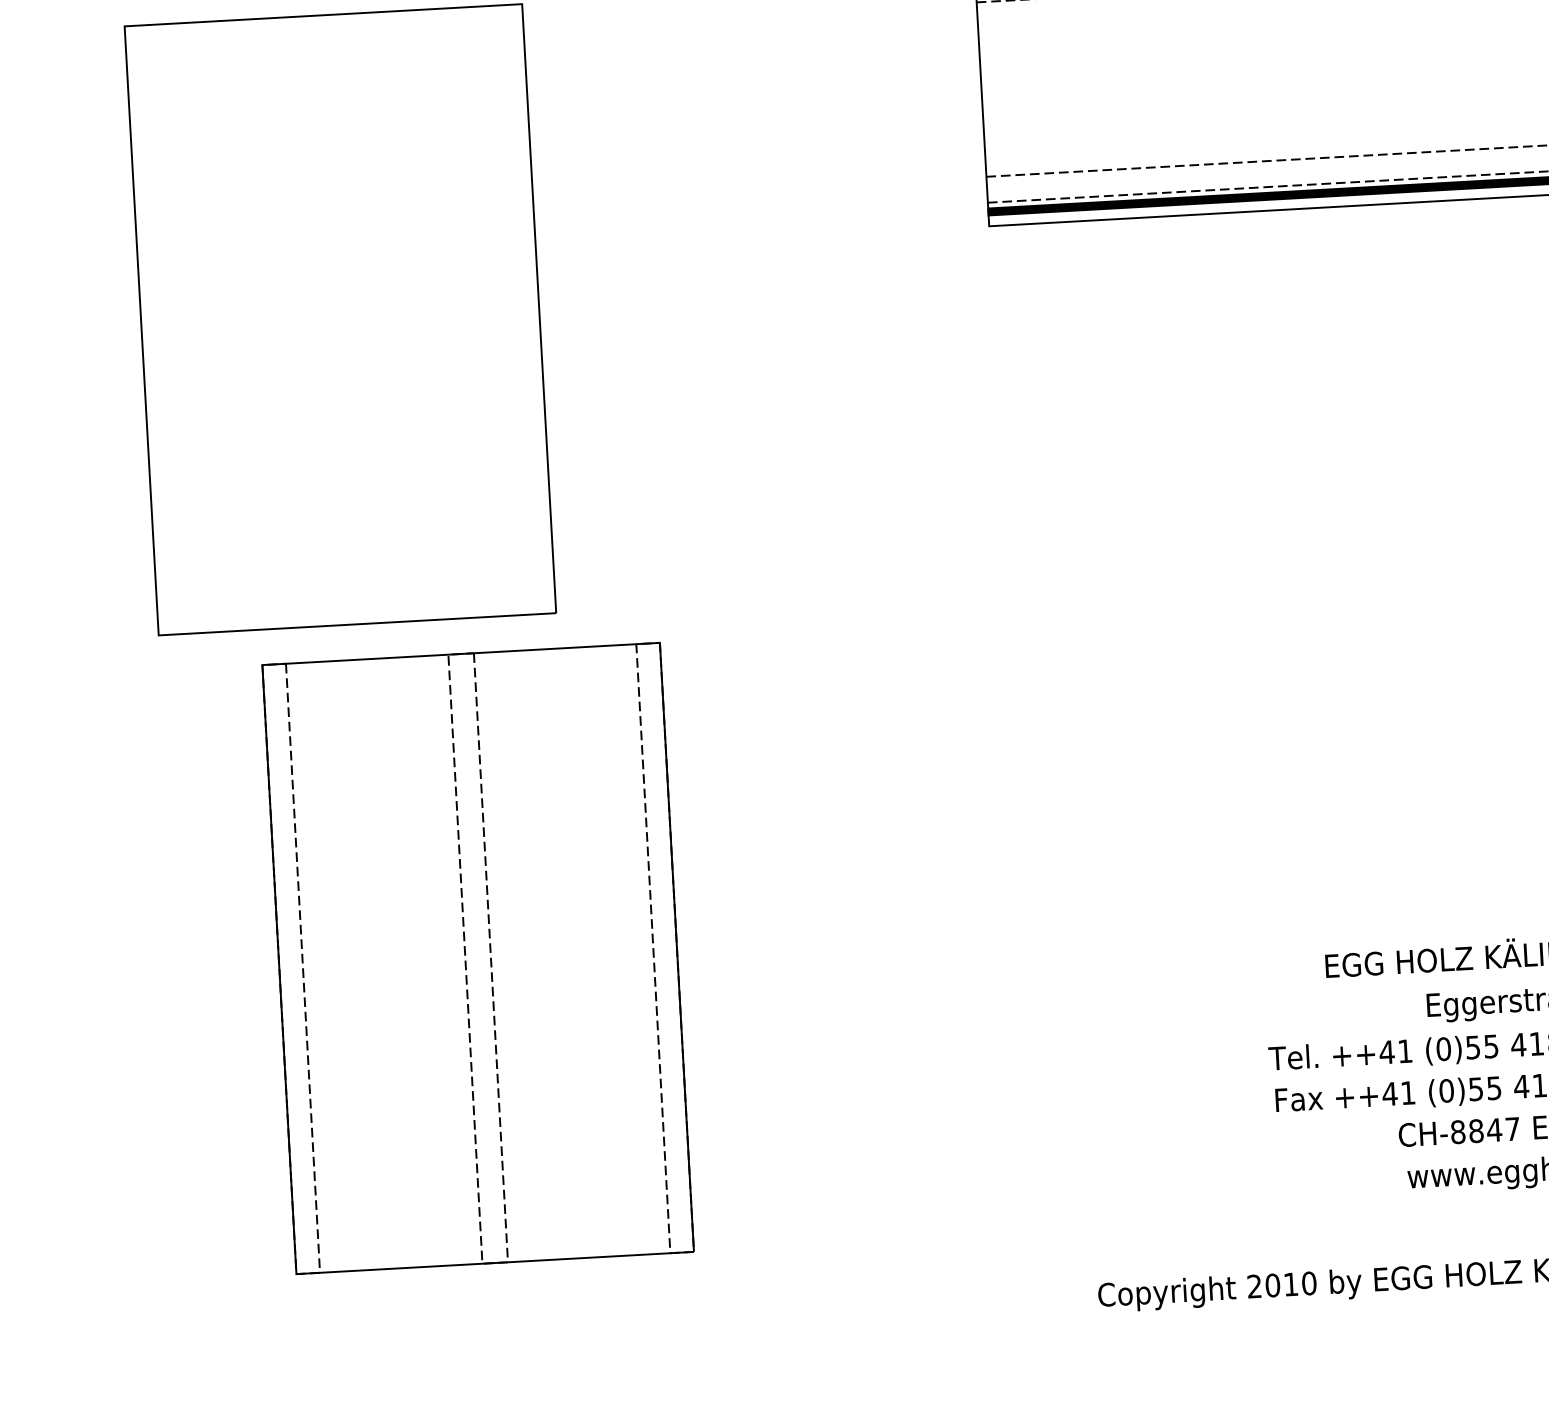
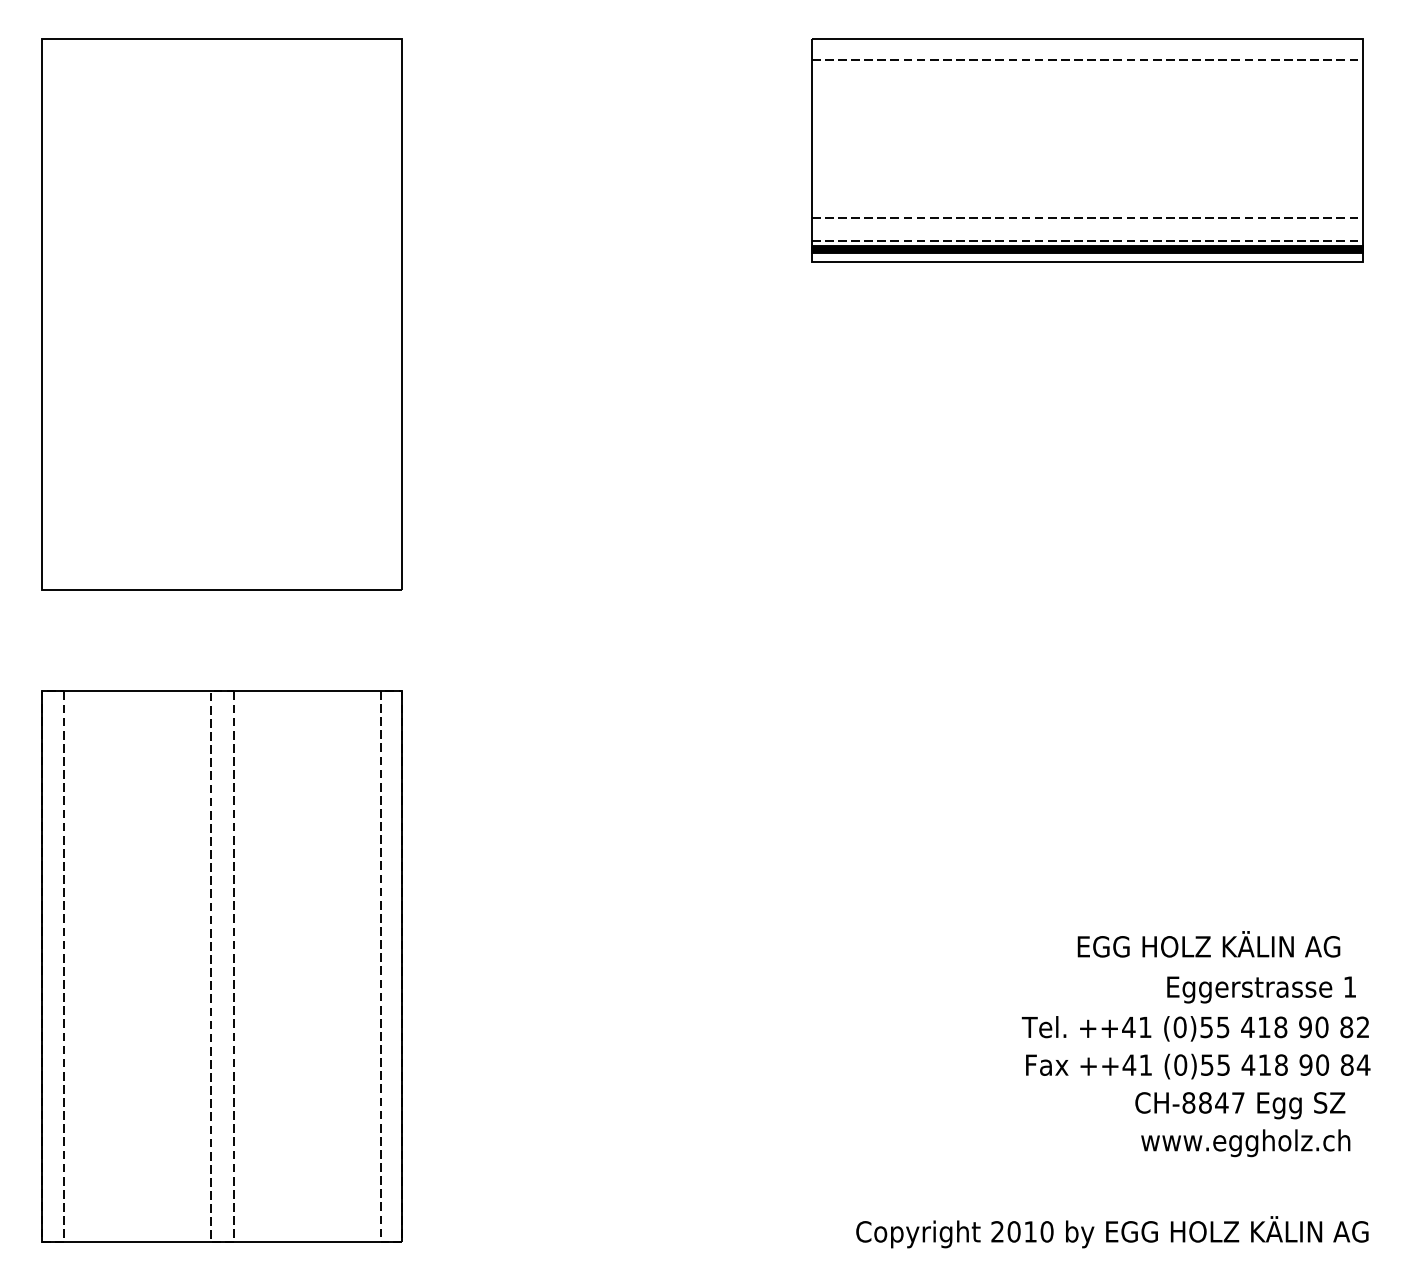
part: (477, 958) -> (221, 966), moved

